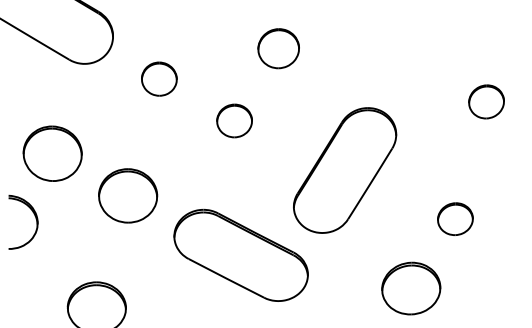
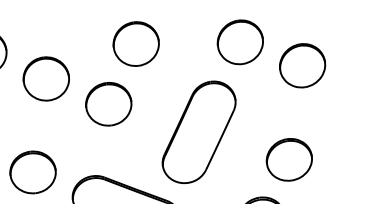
part: (278, 48) -> (135, 43), size x1.43
part: (411, 62) -> (240, 42), added
part: (159, 78) -> (46, 78), size x1.67
part: (486, 101) -> (302, 65), size x1.67
part: (234, 120) -> (108, 103), size x1.67
part: (455, 218) -> (289, 159), size x1.67

